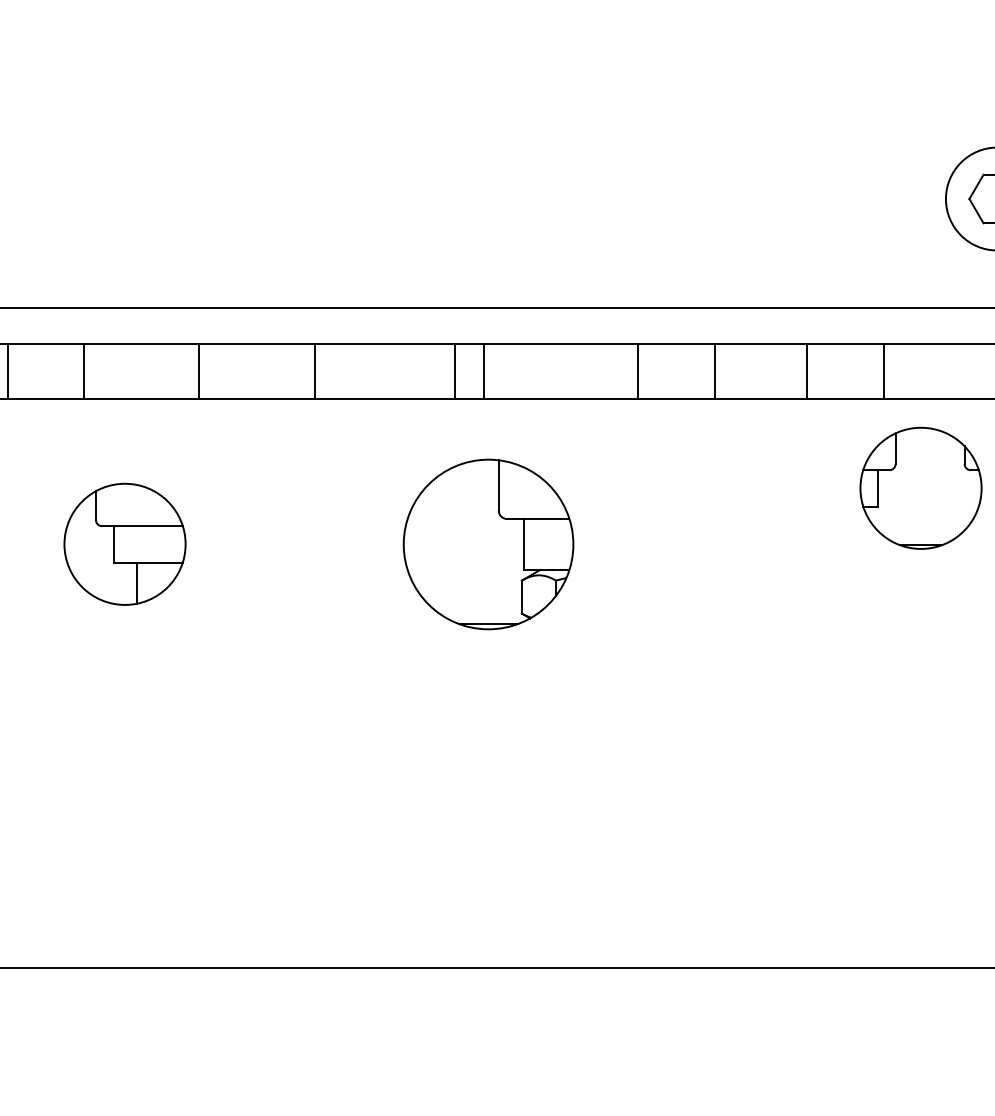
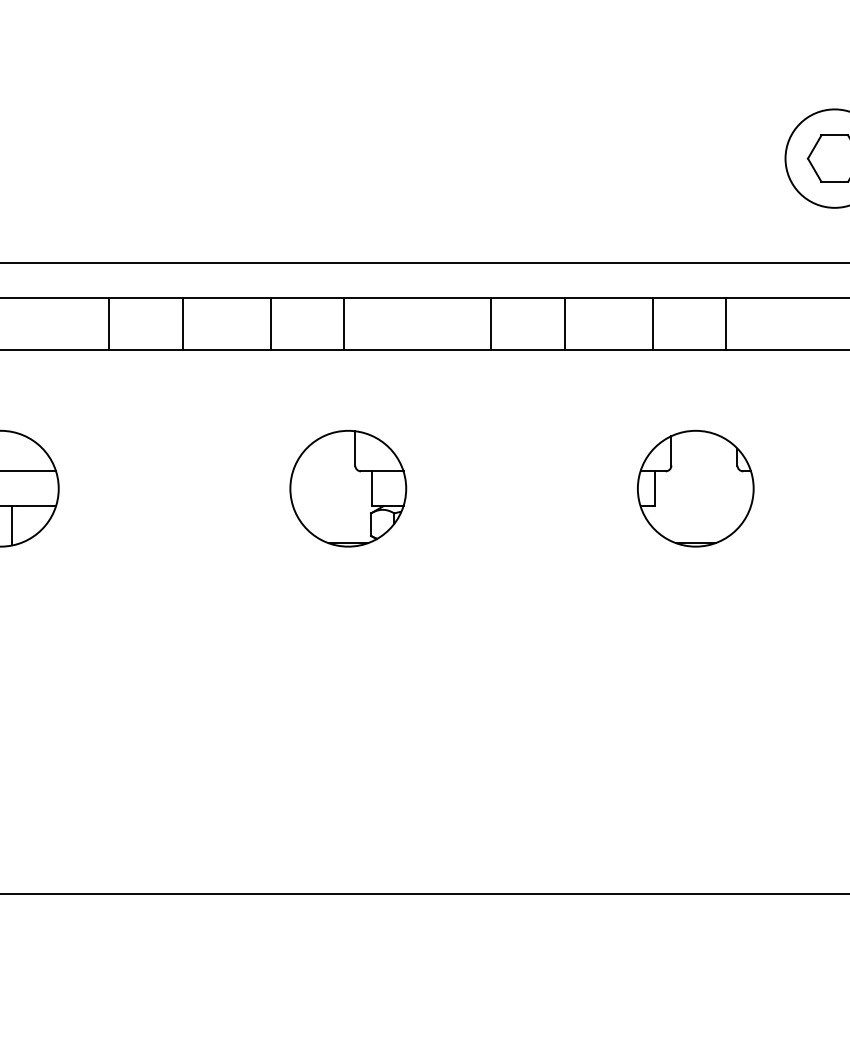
line: (199, 371) -> (109, 323), moved
line: (455, 371) -> (270, 323), moved
part: (920, 487) -> (695, 487), moved
part: (488, 543) -> (348, 487), size x0.71

